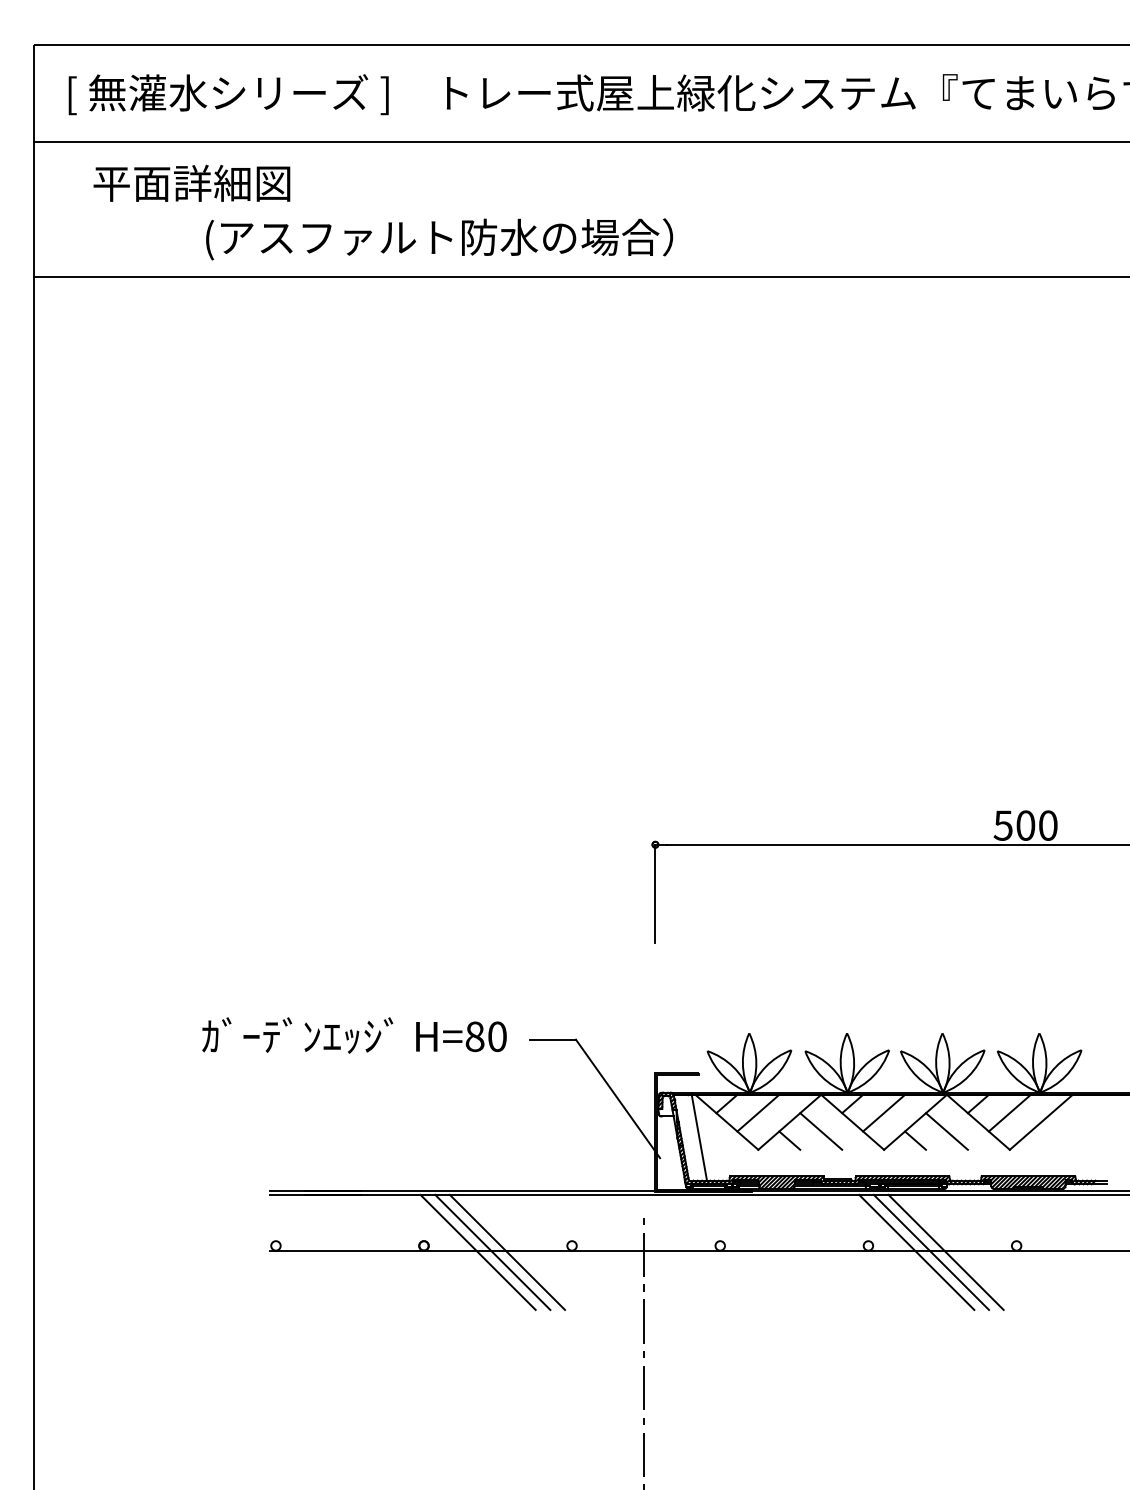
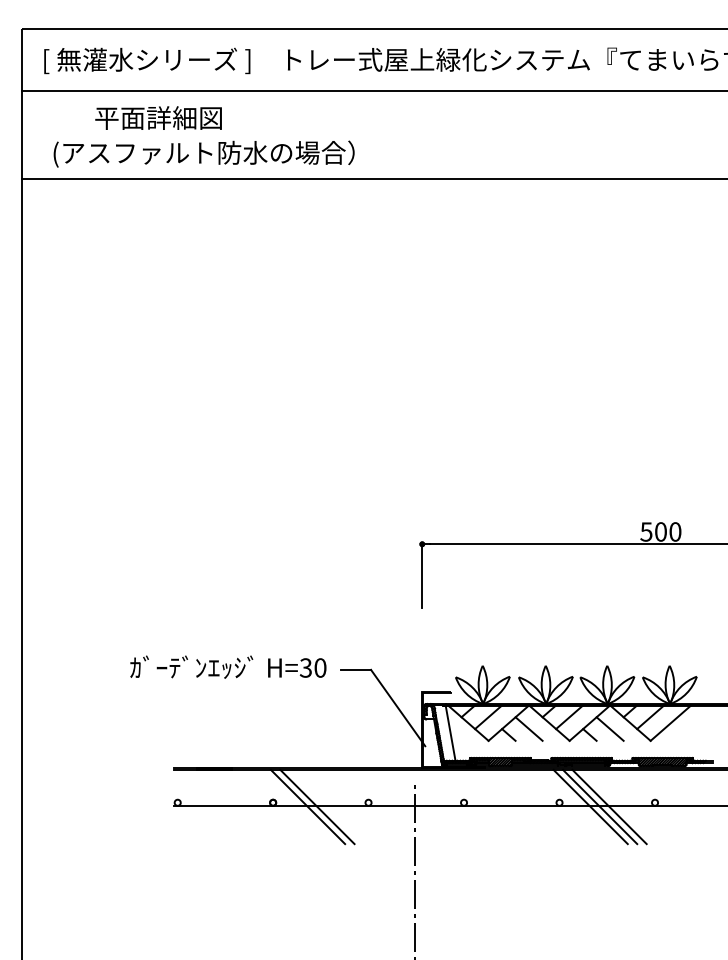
text: (191, 182) -> (158, 117), moved
text: (438, 238) -> (203, 153), moved
text: (474, 1035) -> (305, 667), H=80 -> H=30
line: (506, 1251) -> (326, 806), removed

